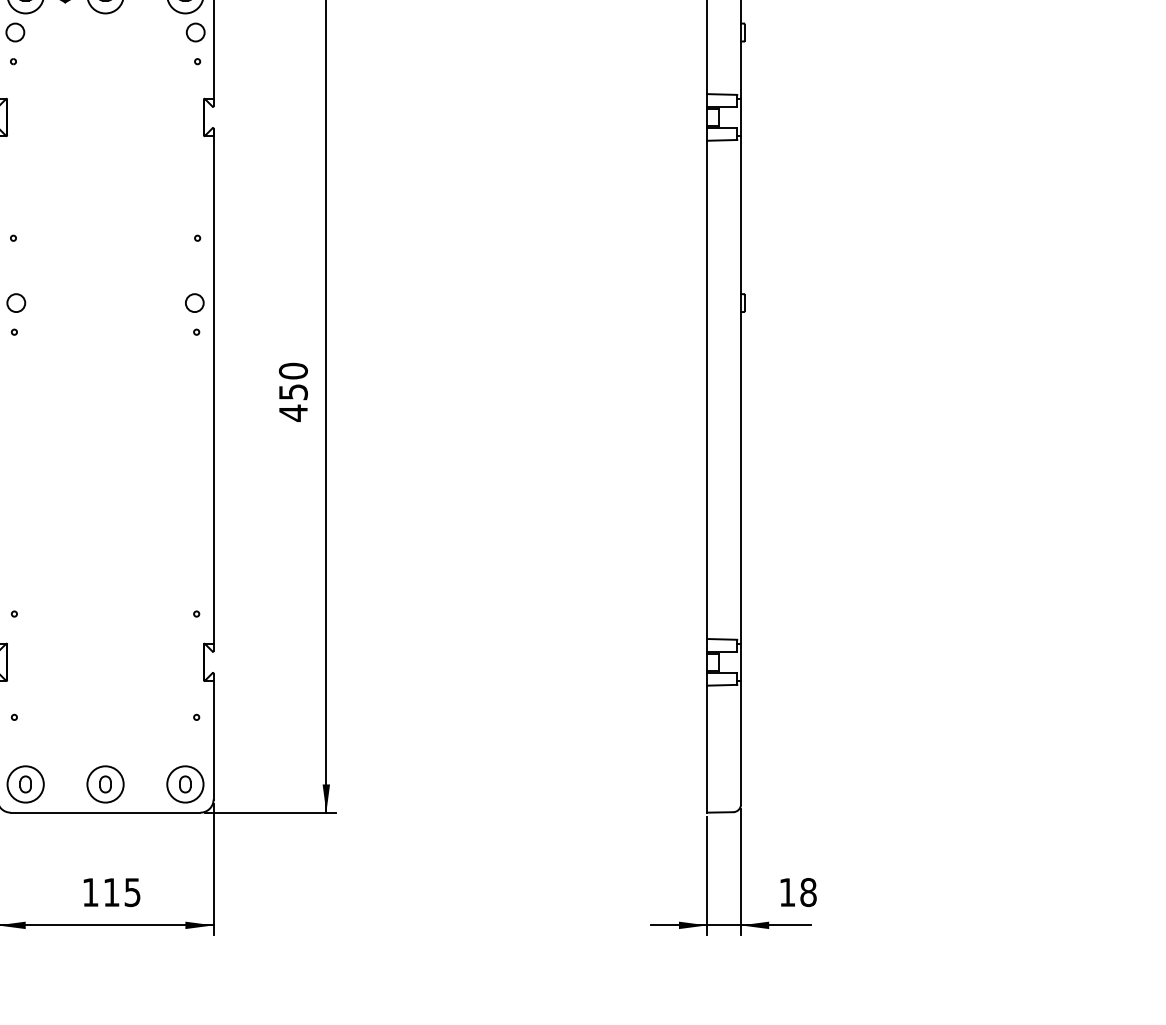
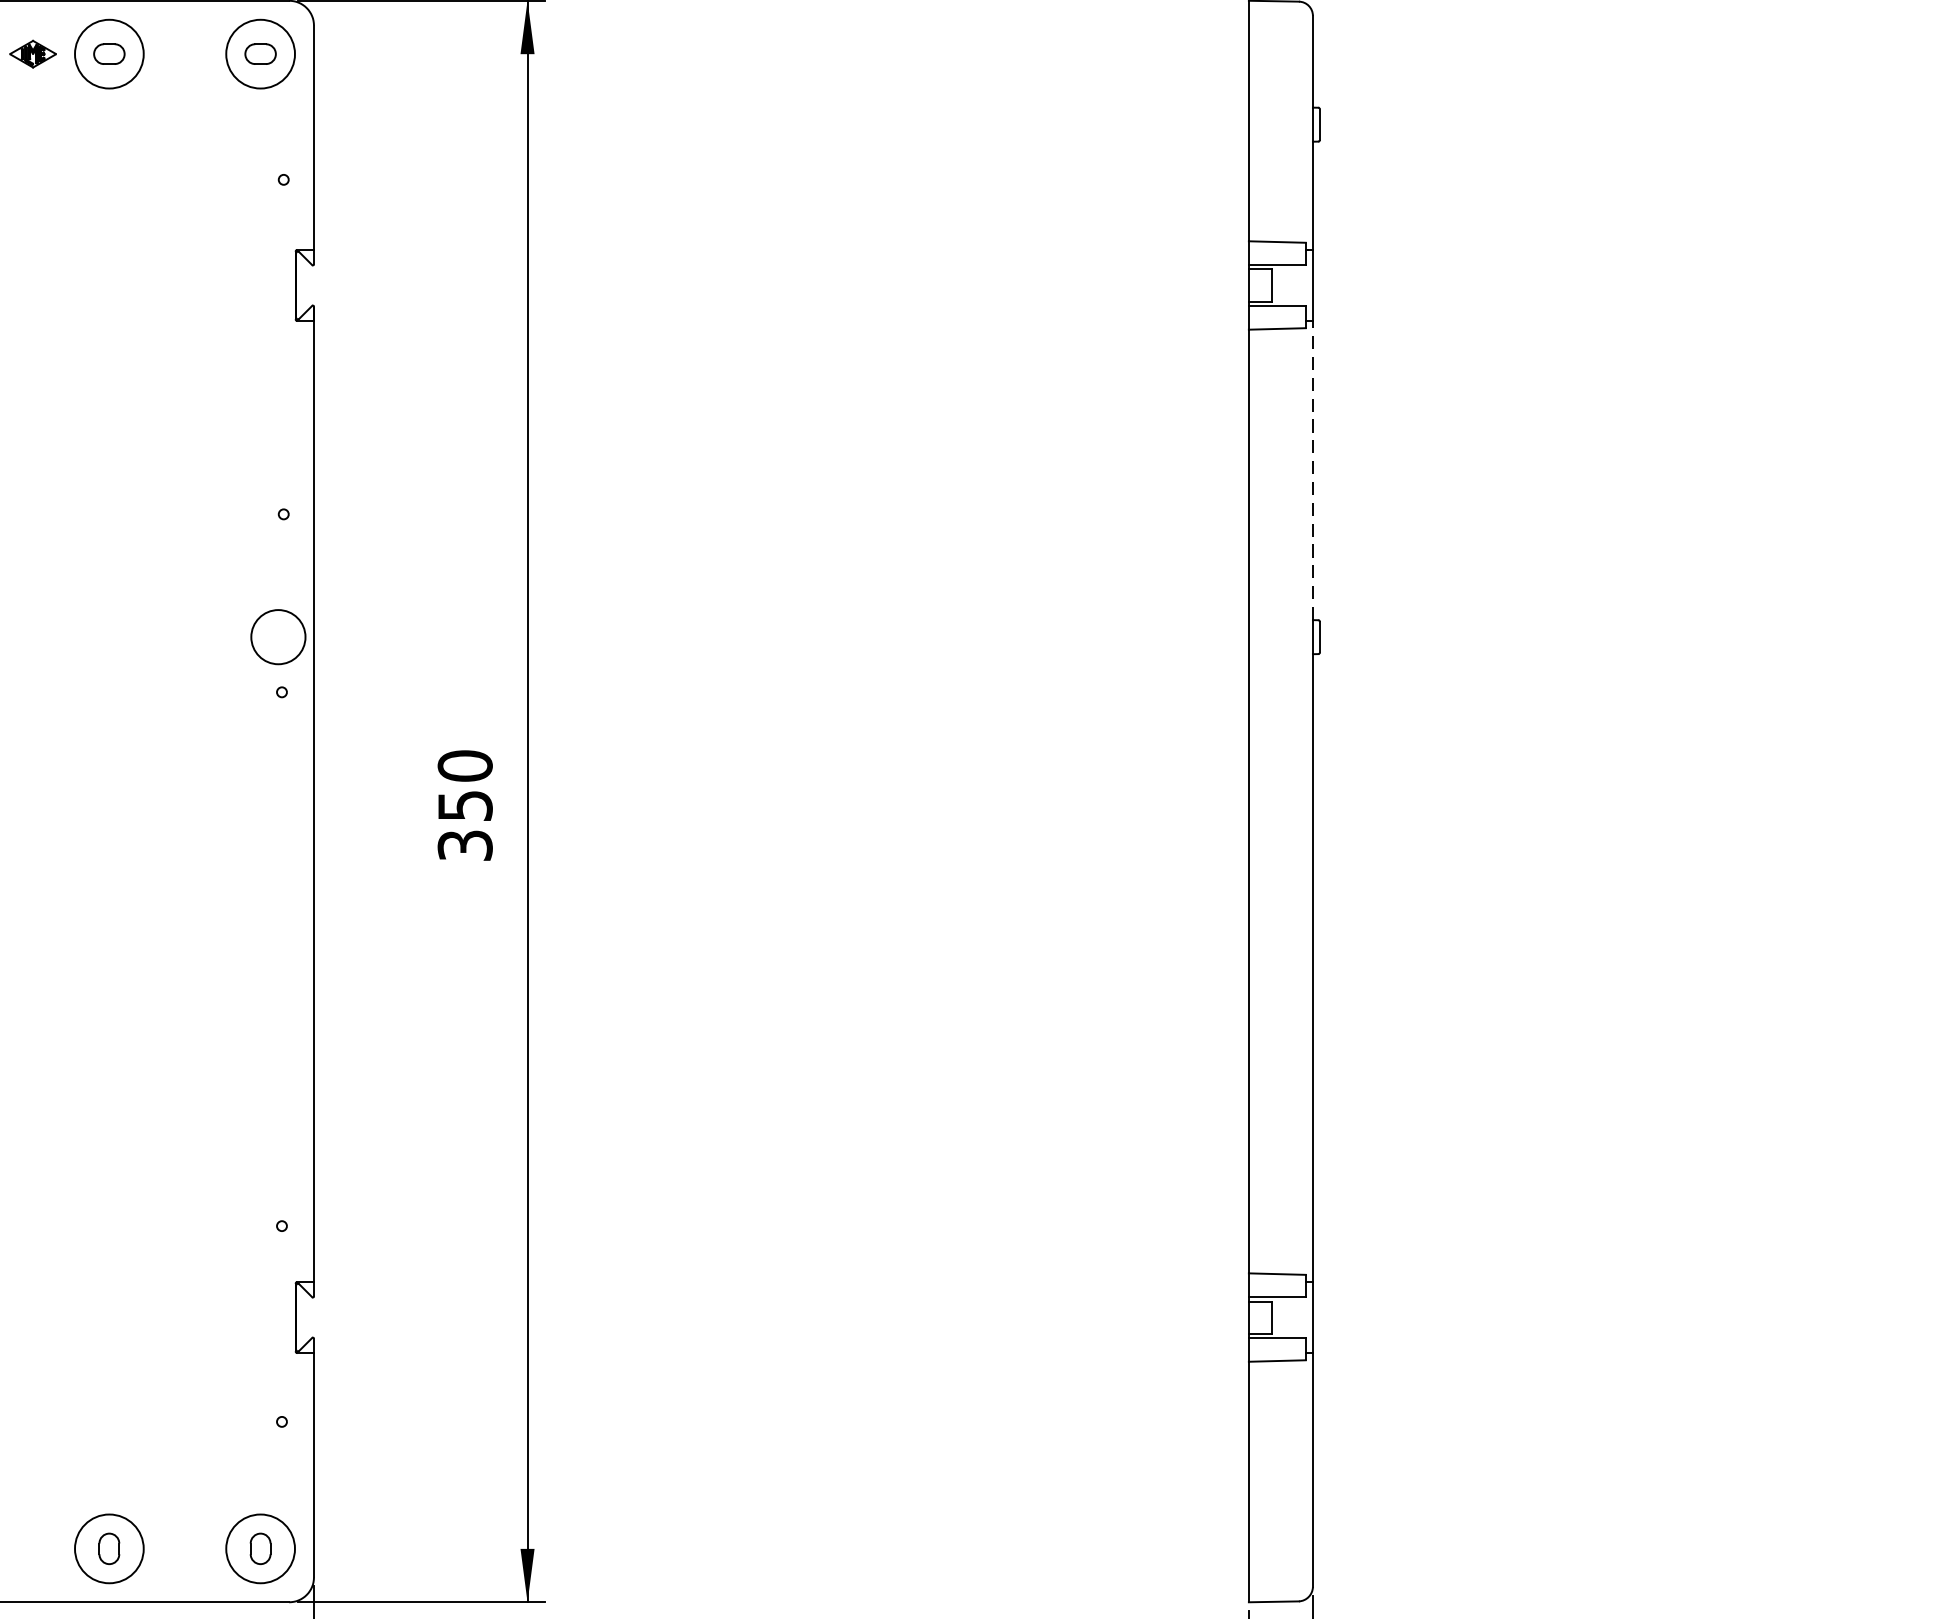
circle: (195, 32) -> (279, 124), removed
line: (740, 215) -> (1312, 471), solid -> dashed
circle: (194, 303) -> (277, 637), size x1.6
text: (292, 413) -> (463, 846), 450 -> 350

